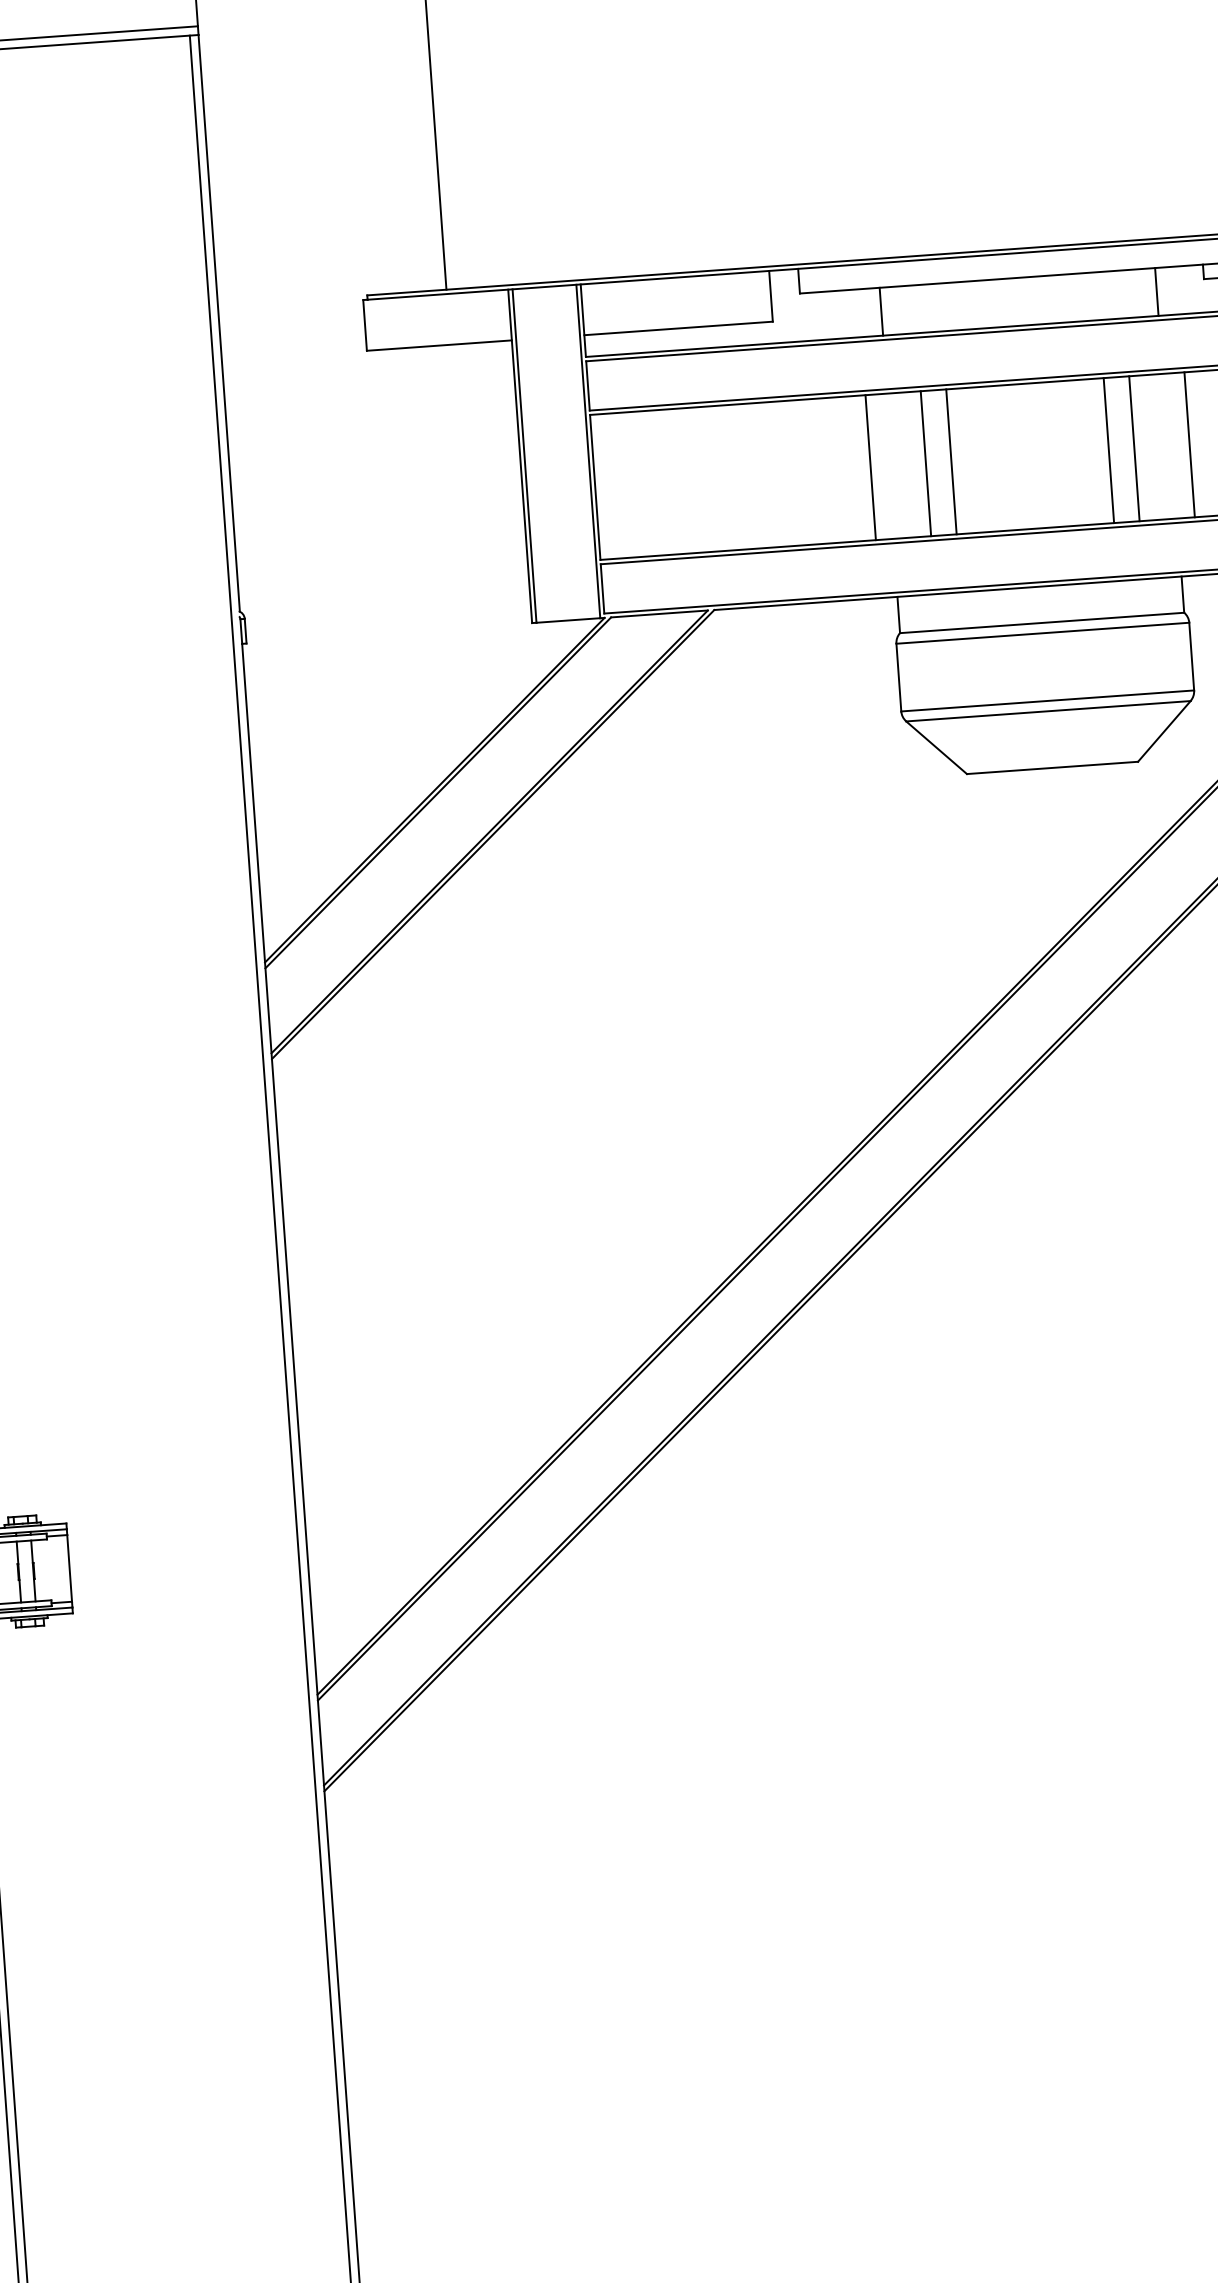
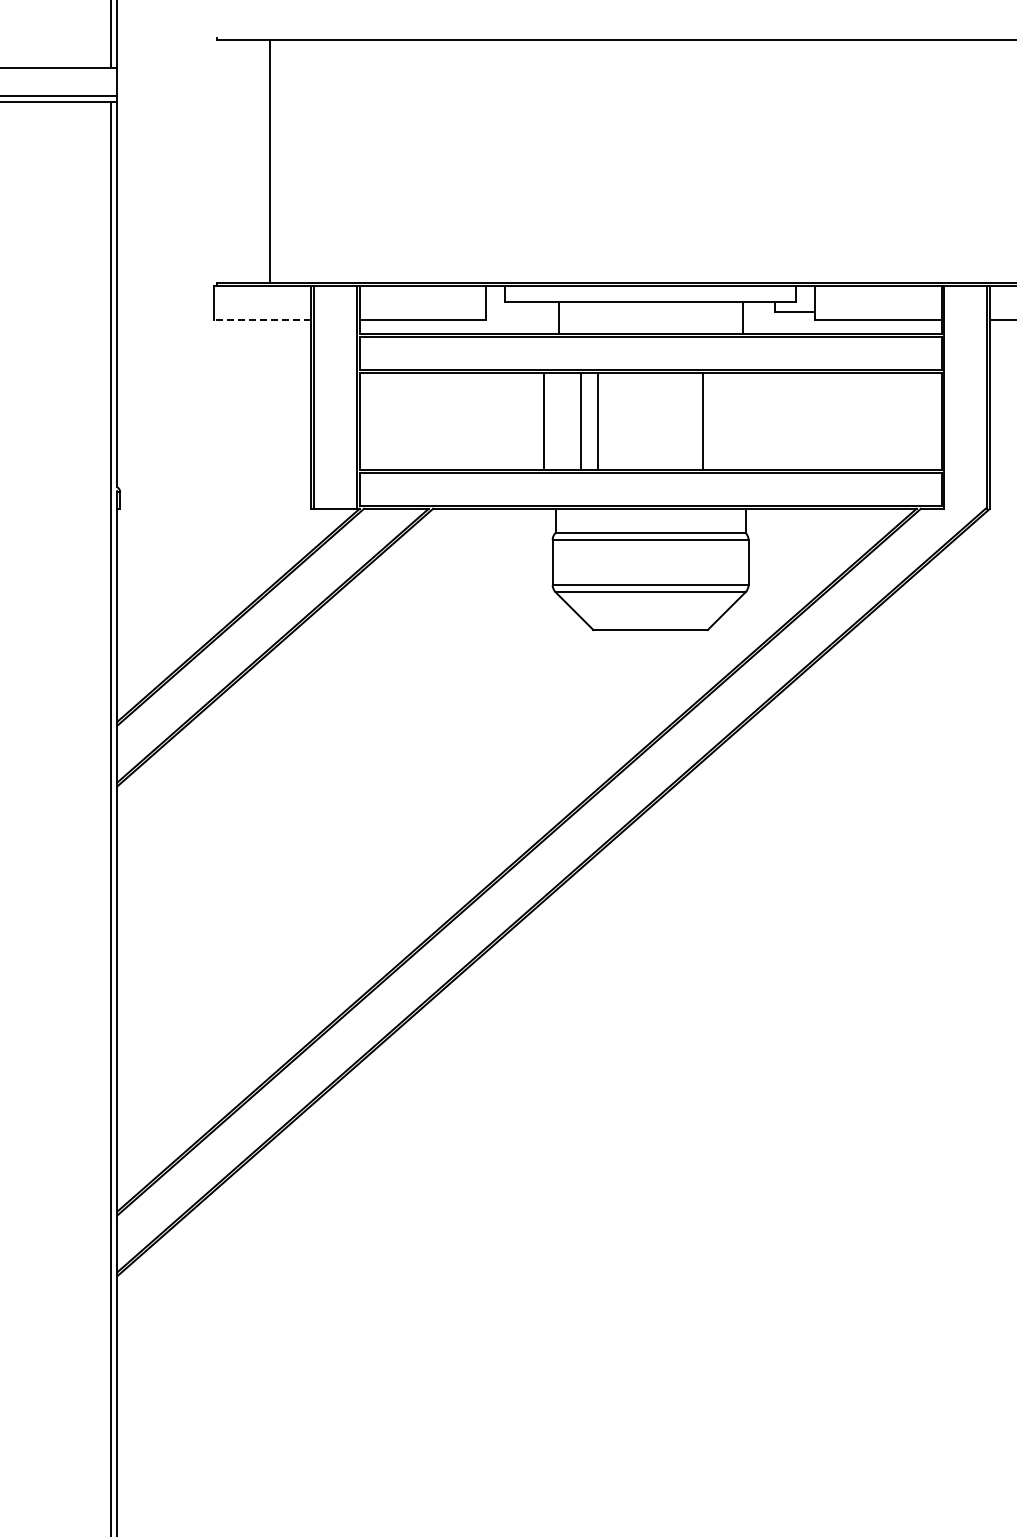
line: (438, 345) -> (262, 319), solid -> dashed
line: (1189, 444) -> (757, 421), removed
line: (1134, 448) -> (720, 421), removed

